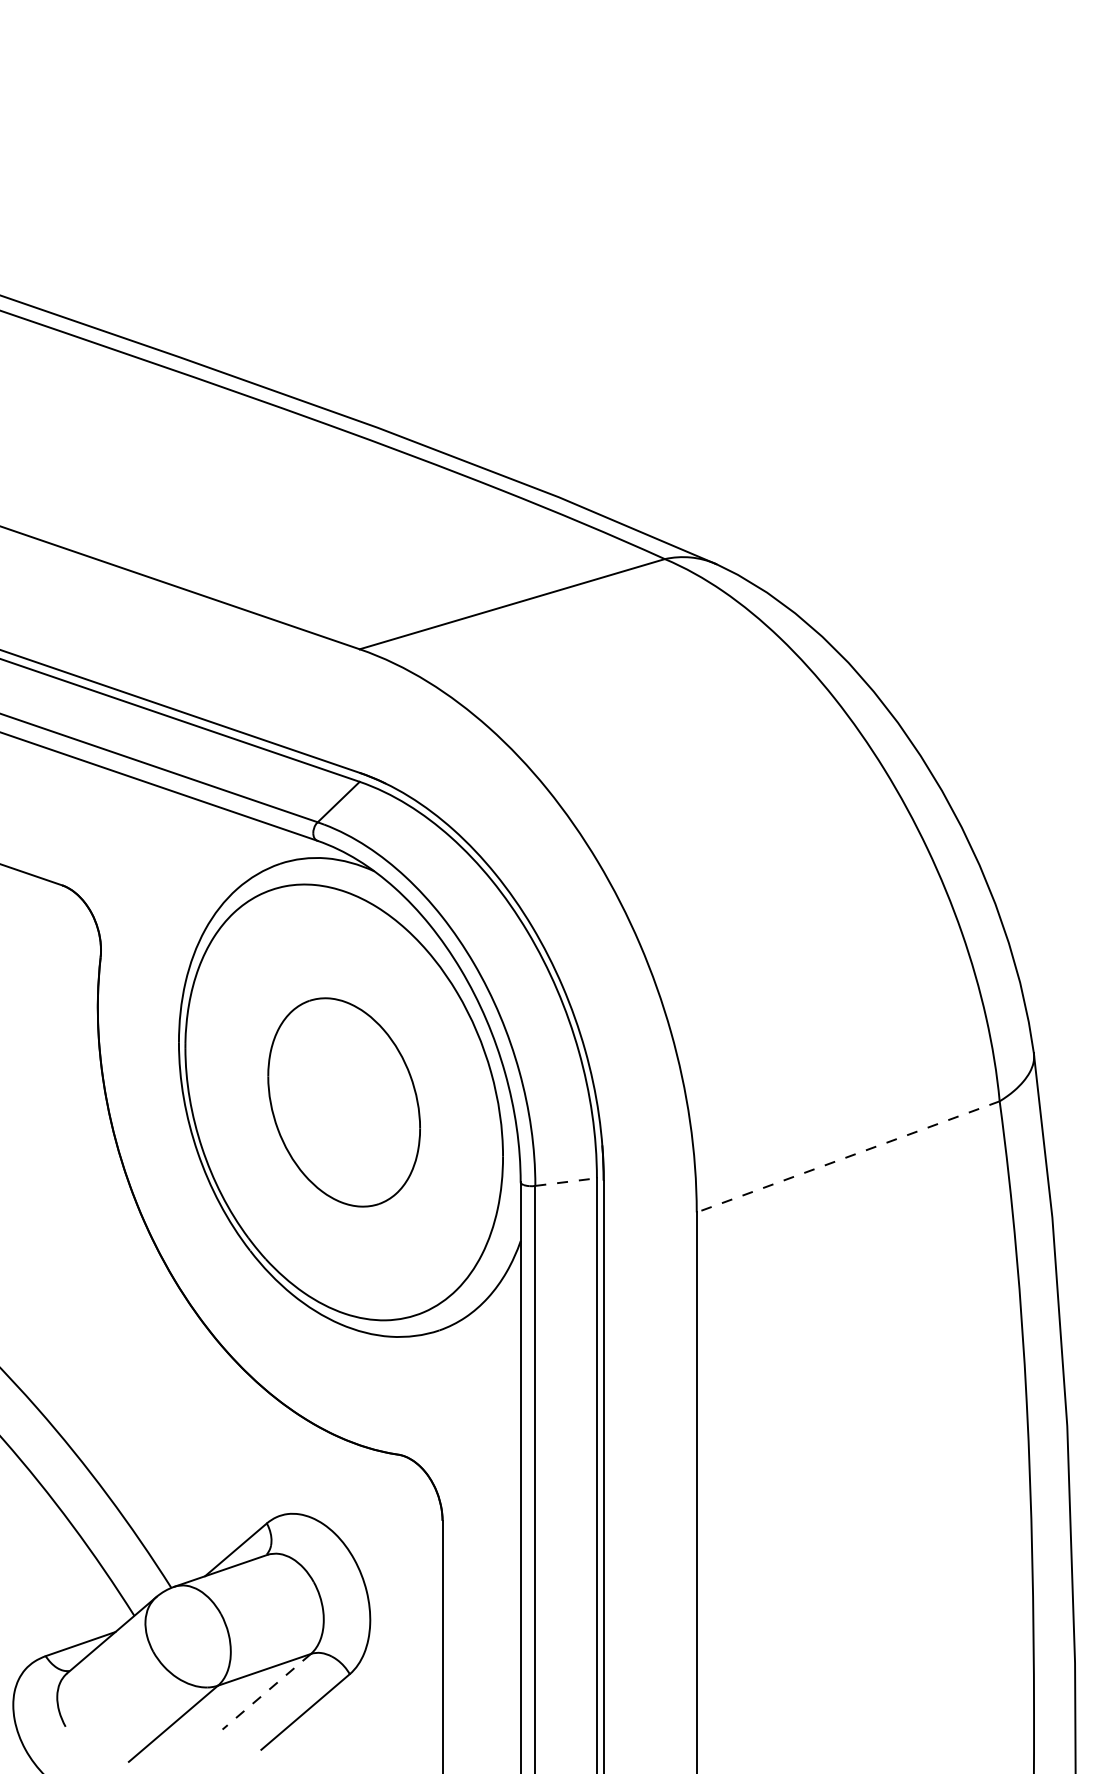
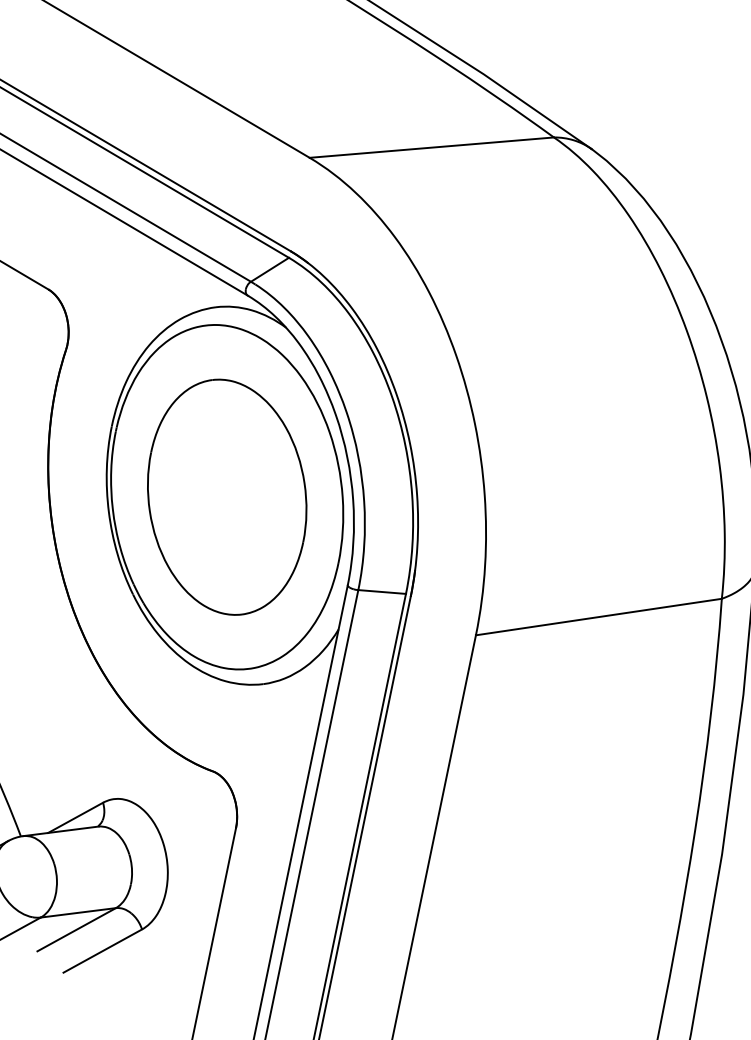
part: (343, 1102) -> (226, 497), size x1.43
line: (847, 1157) -> (598, 617), dashed -> solid
line: (566, 1182) -> (382, 592), dashed -> solid
line: (266, 1692) -> (76, 930), dashed -> solid

